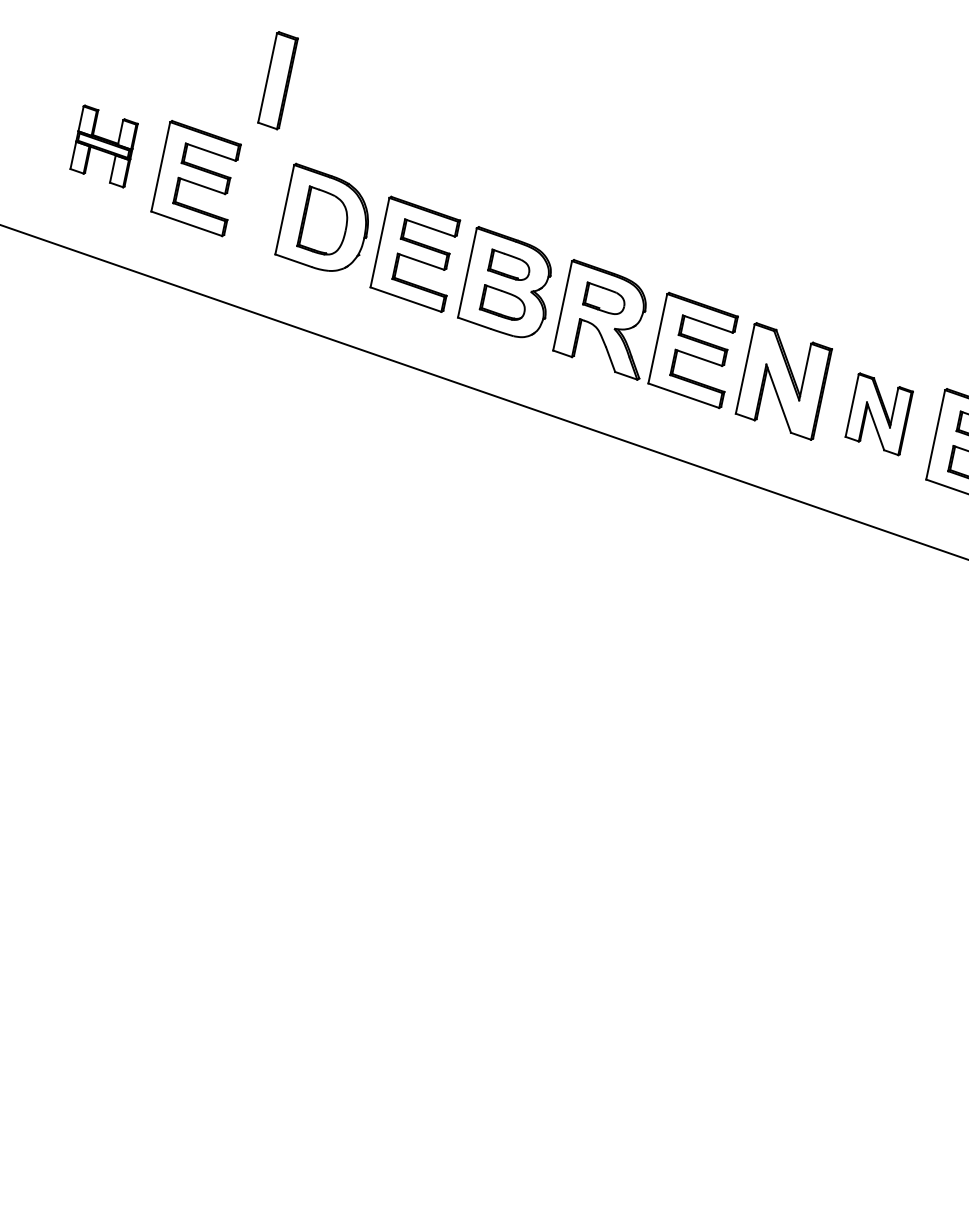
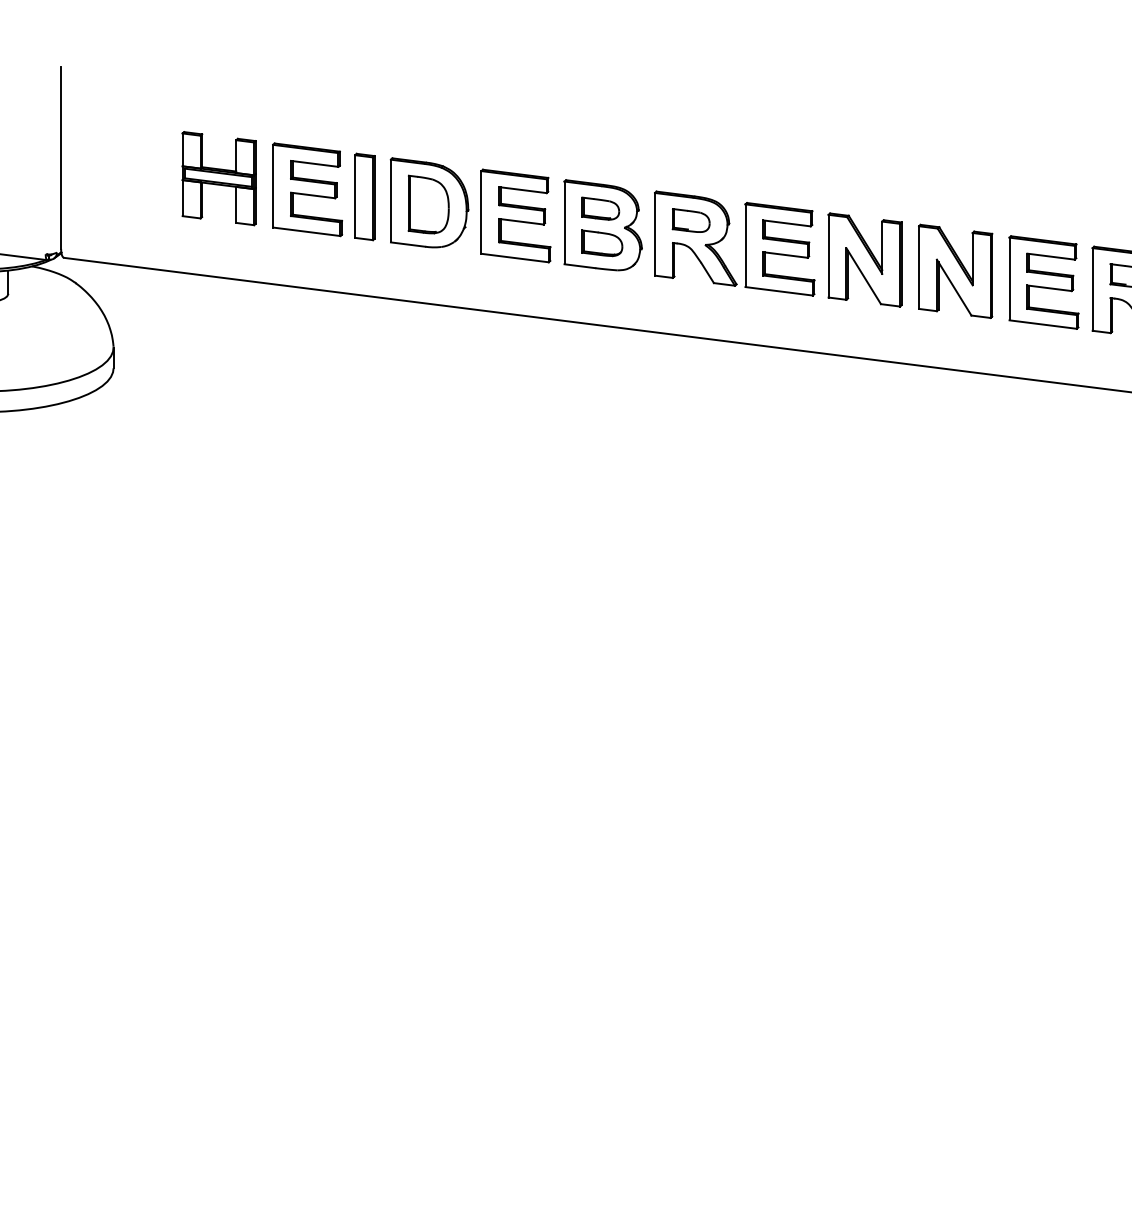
part: (277, 80) -> (364, 196), moved
part: (103, 146) -> (218, 178), size x1.43
part: (879, 413) -> (955, 270), size x1.43

